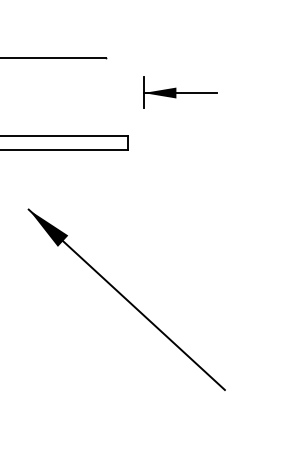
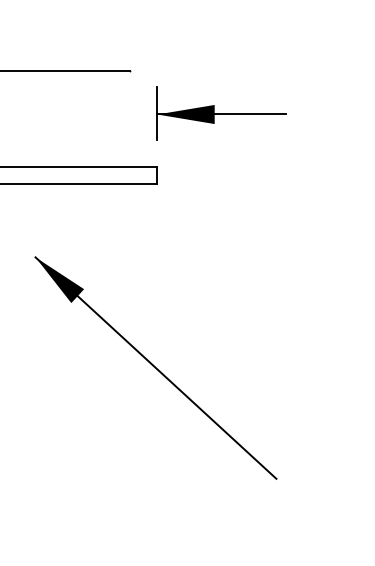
part: (180, 92) -> (221, 113), size x1.43

